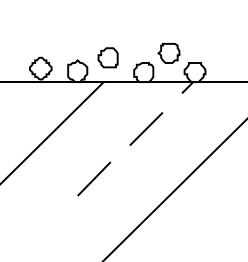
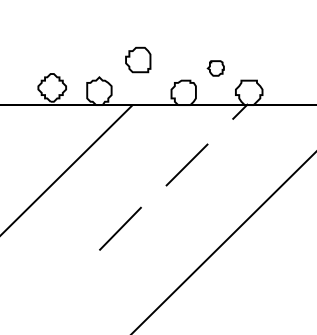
part: (168, 53) -> (215, 68), size x0.6
part: (108, 57) -> (138, 59), moved

